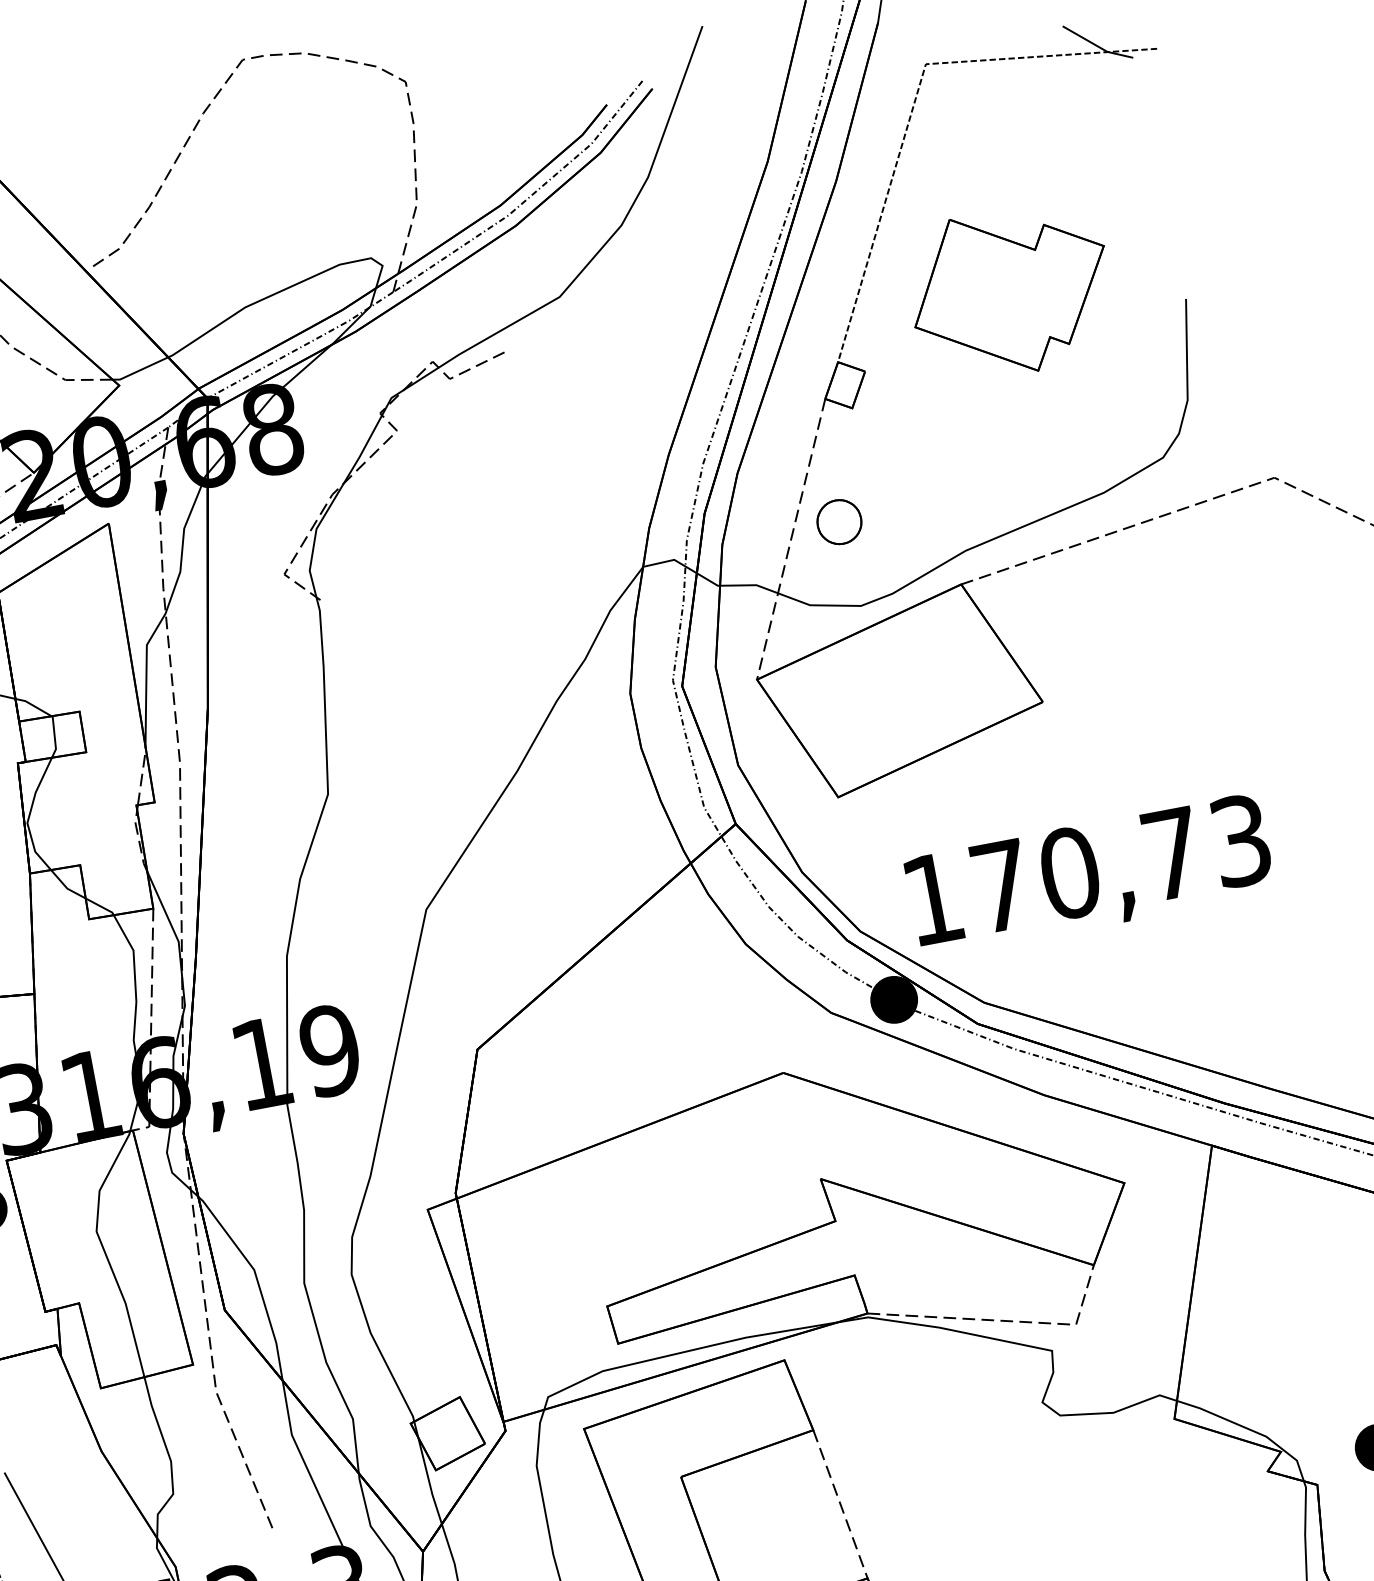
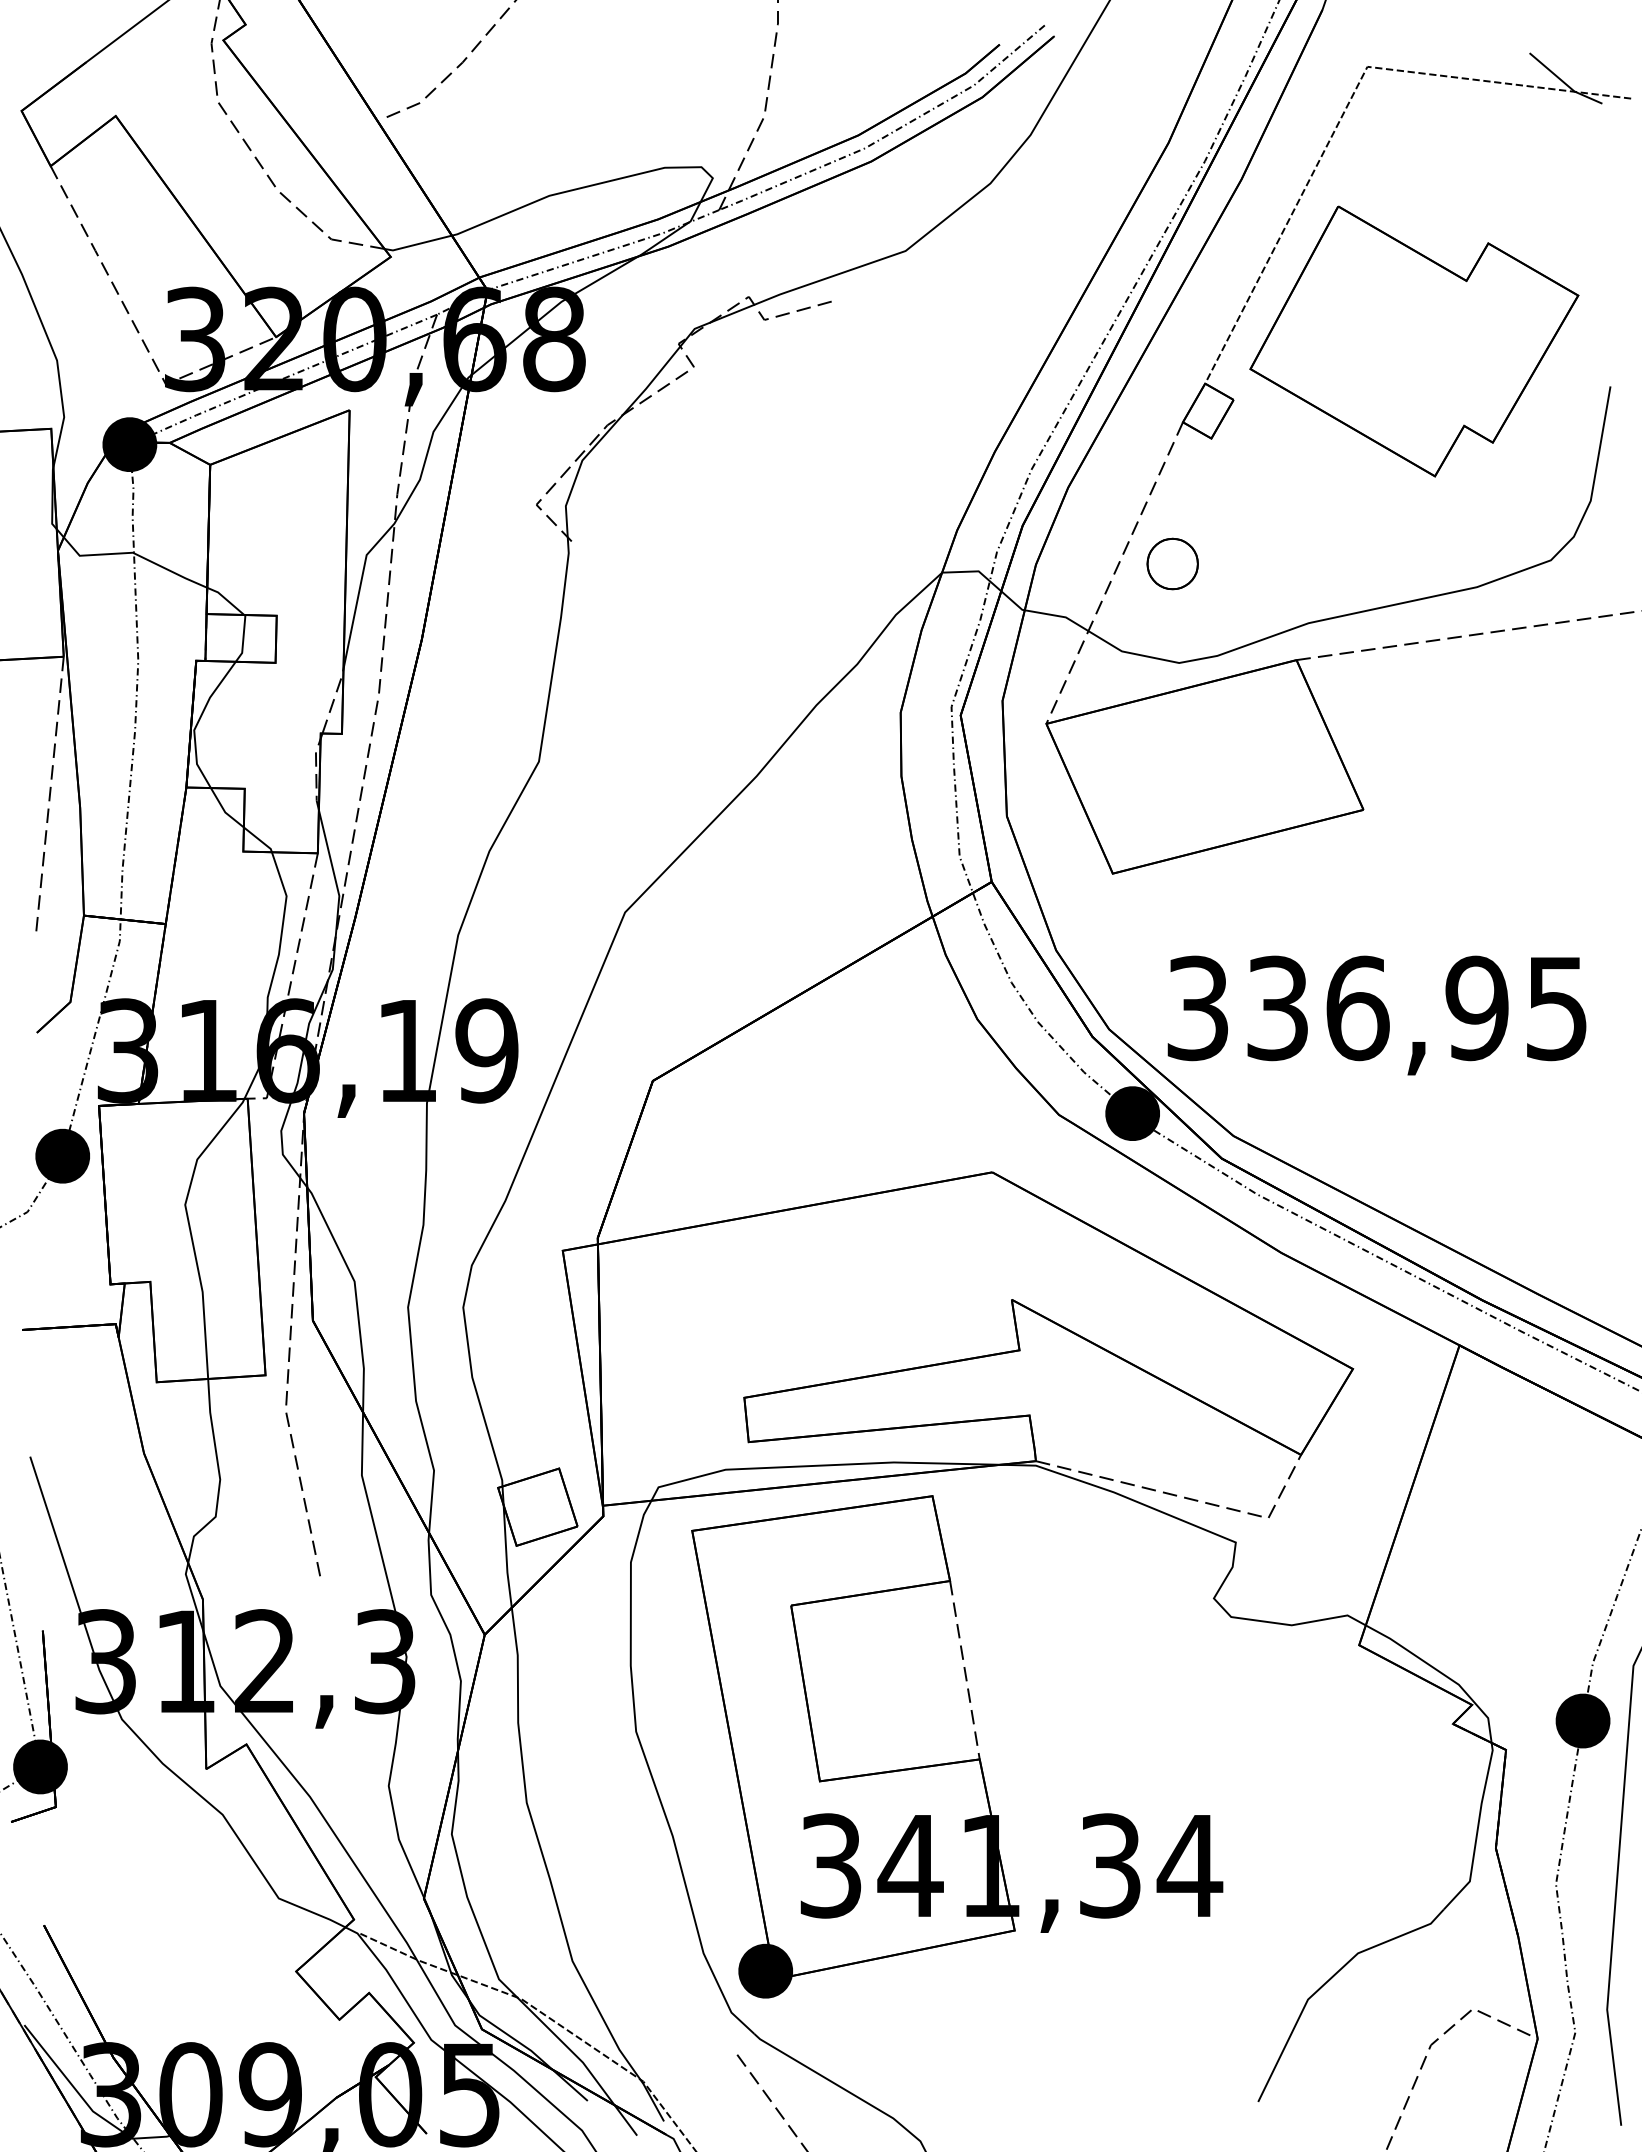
part: (1010, 292) -> (1414, 341), size x1.43
text: (1087, 870) -> (1377, 1008), 170,73 -> 336,95

